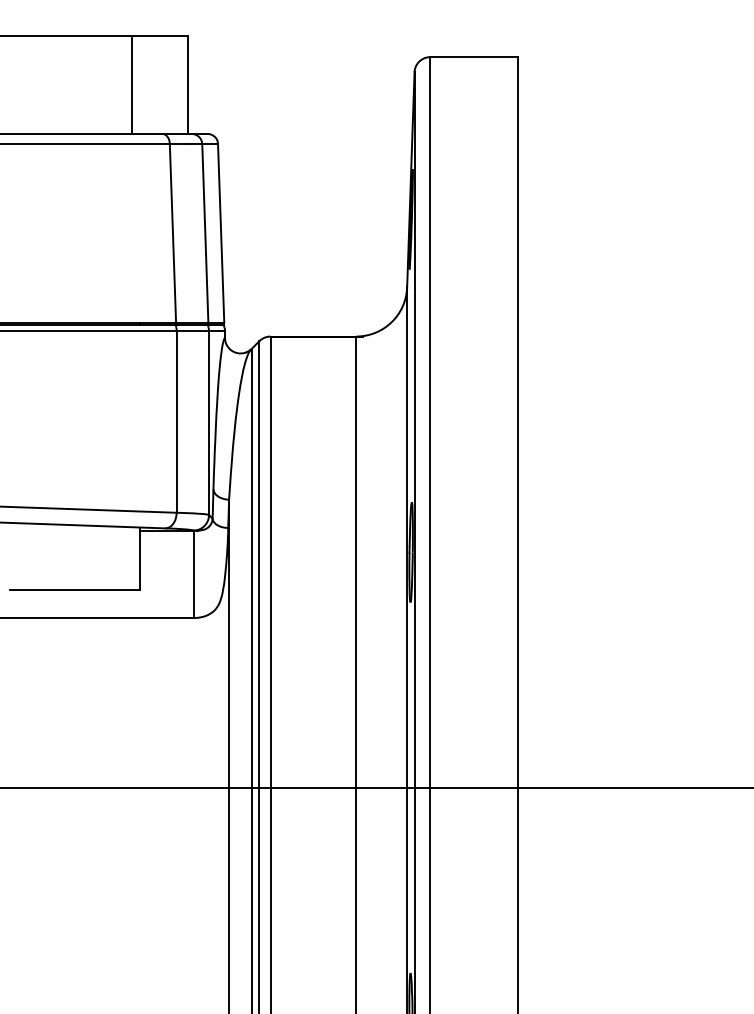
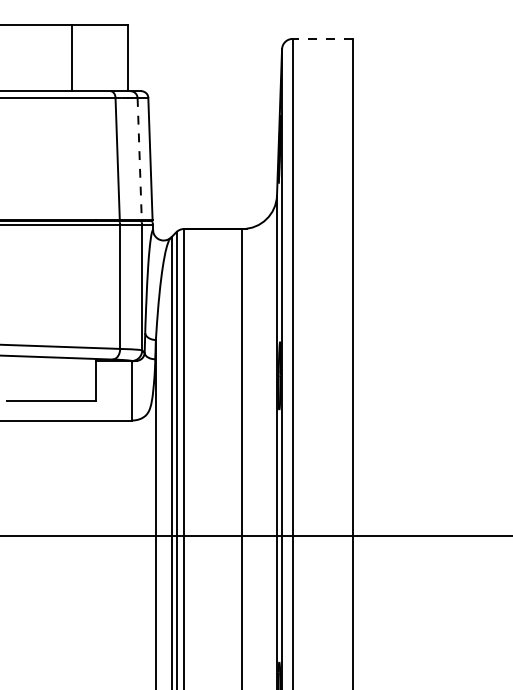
line: (474, 56) -> (322, 38), solid -> dashed
line: (131, 84) -> (71, 57), moved
line: (205, 232) -> (139, 158), solid -> dashed

